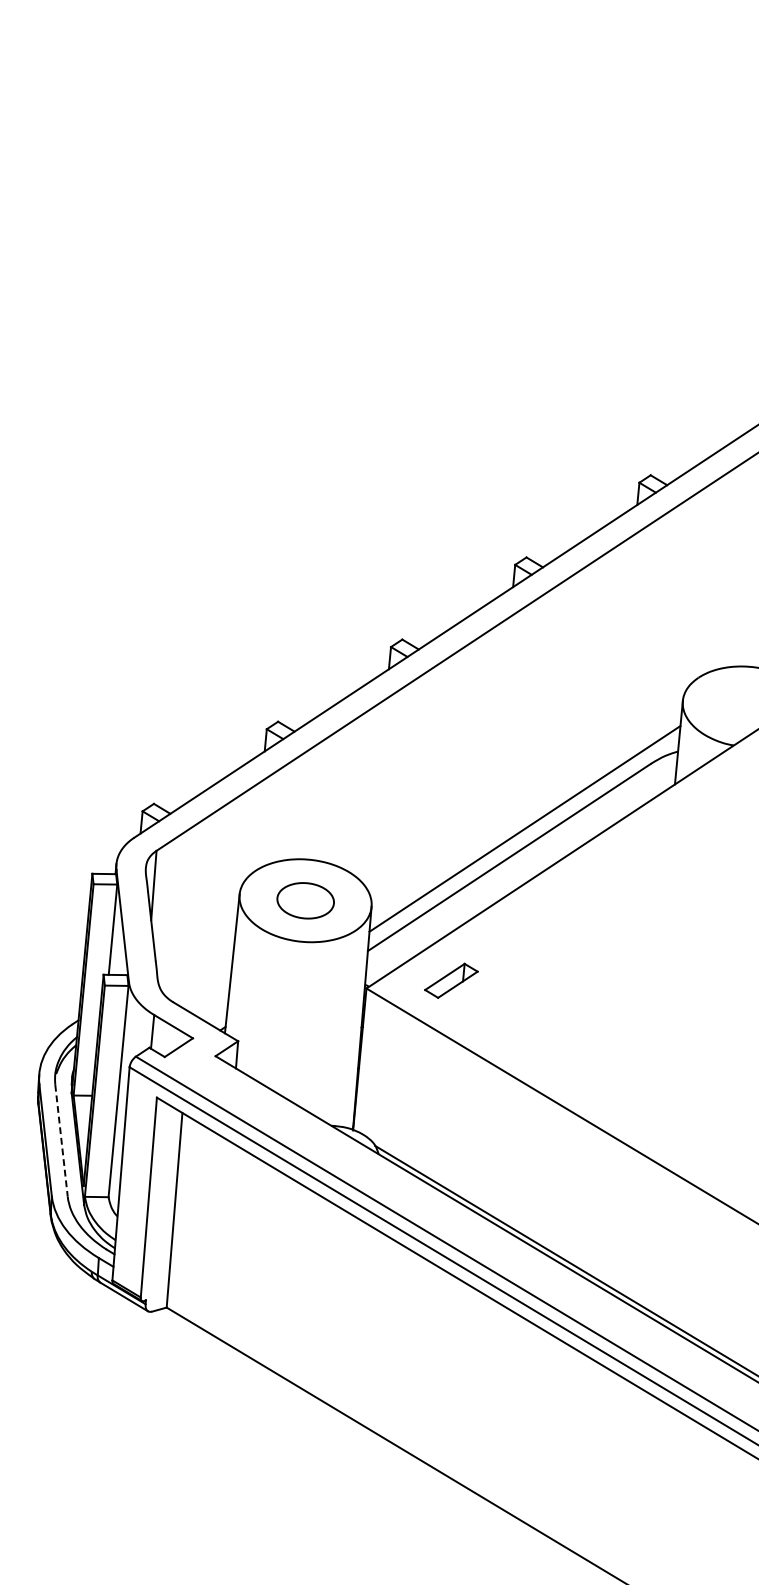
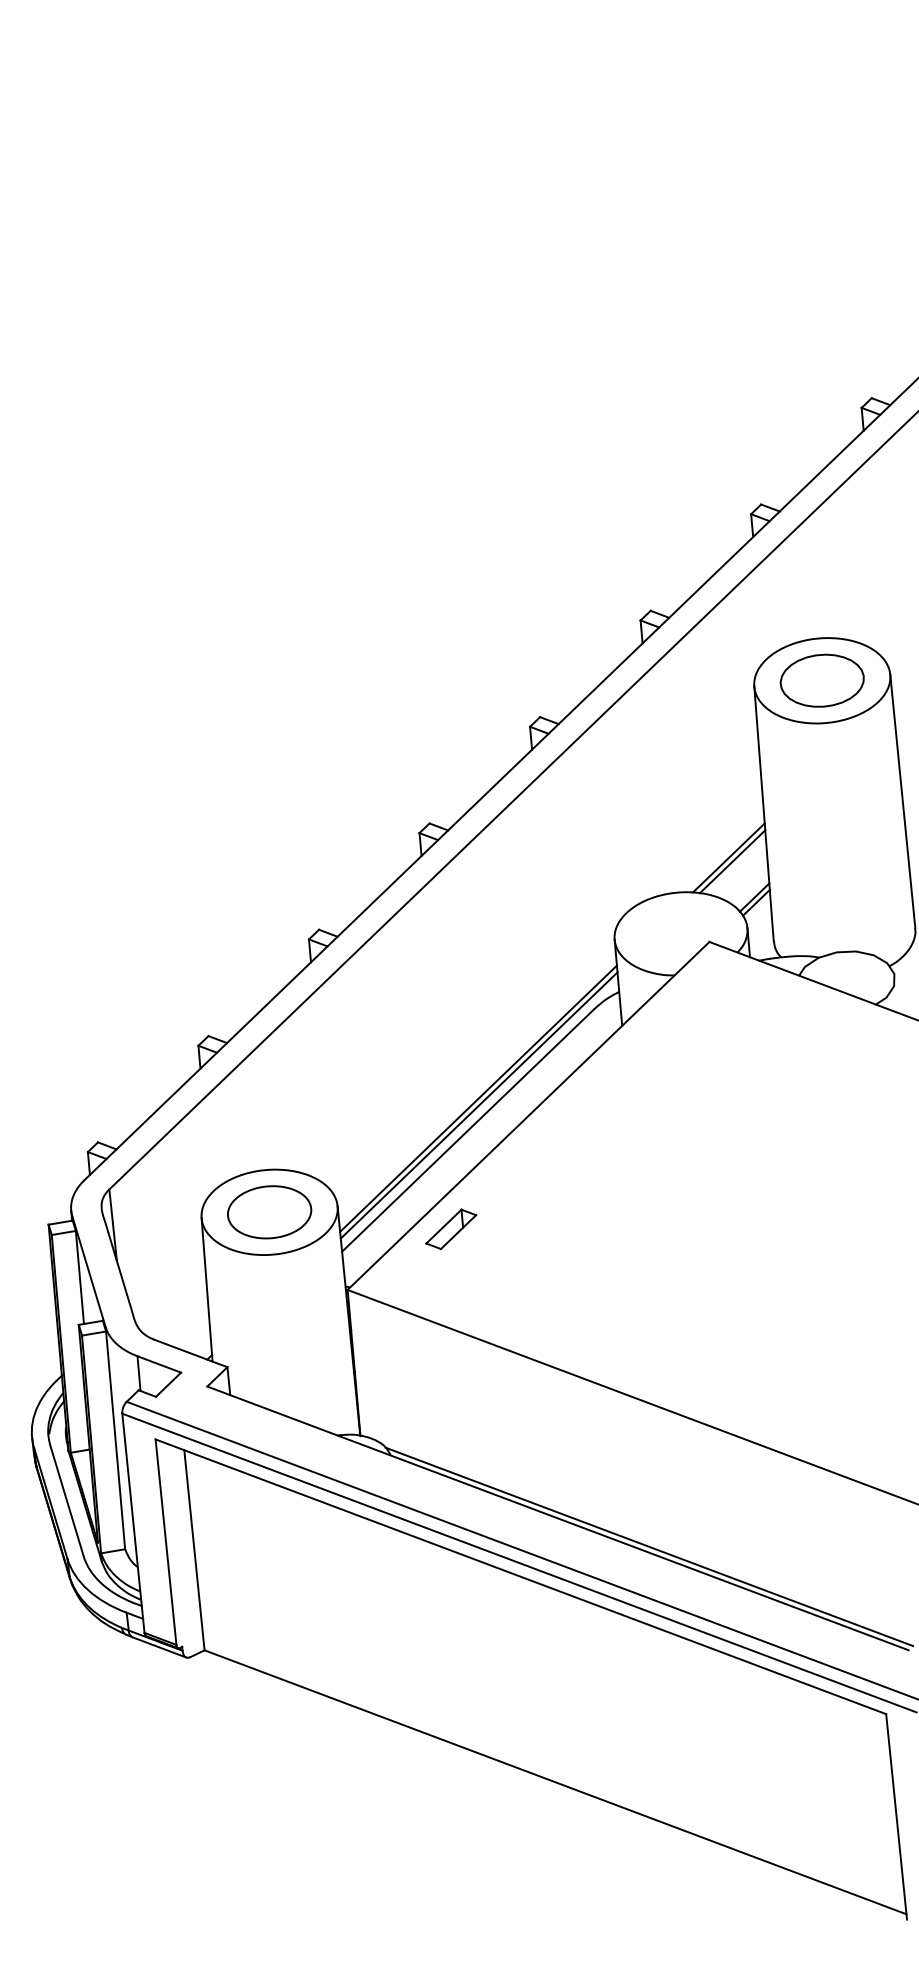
line: (523, 835) -> (478, 1105), added
part: (305, 900) -> (269, 1212), size x1.43
part: (451, 981) -> (451, 1229), moved
line: (61, 1140) -> (66, 1500), dashed -> solid

